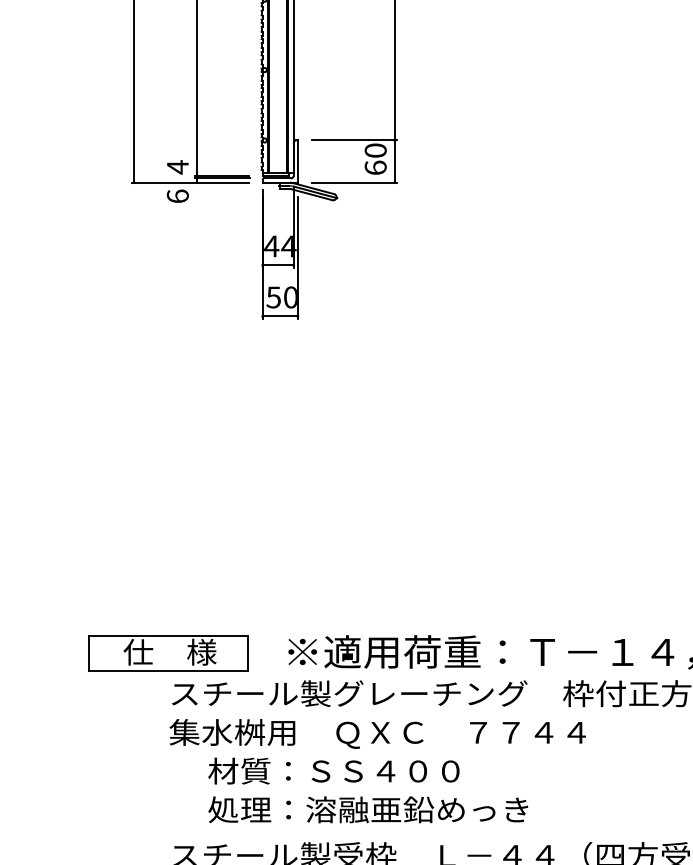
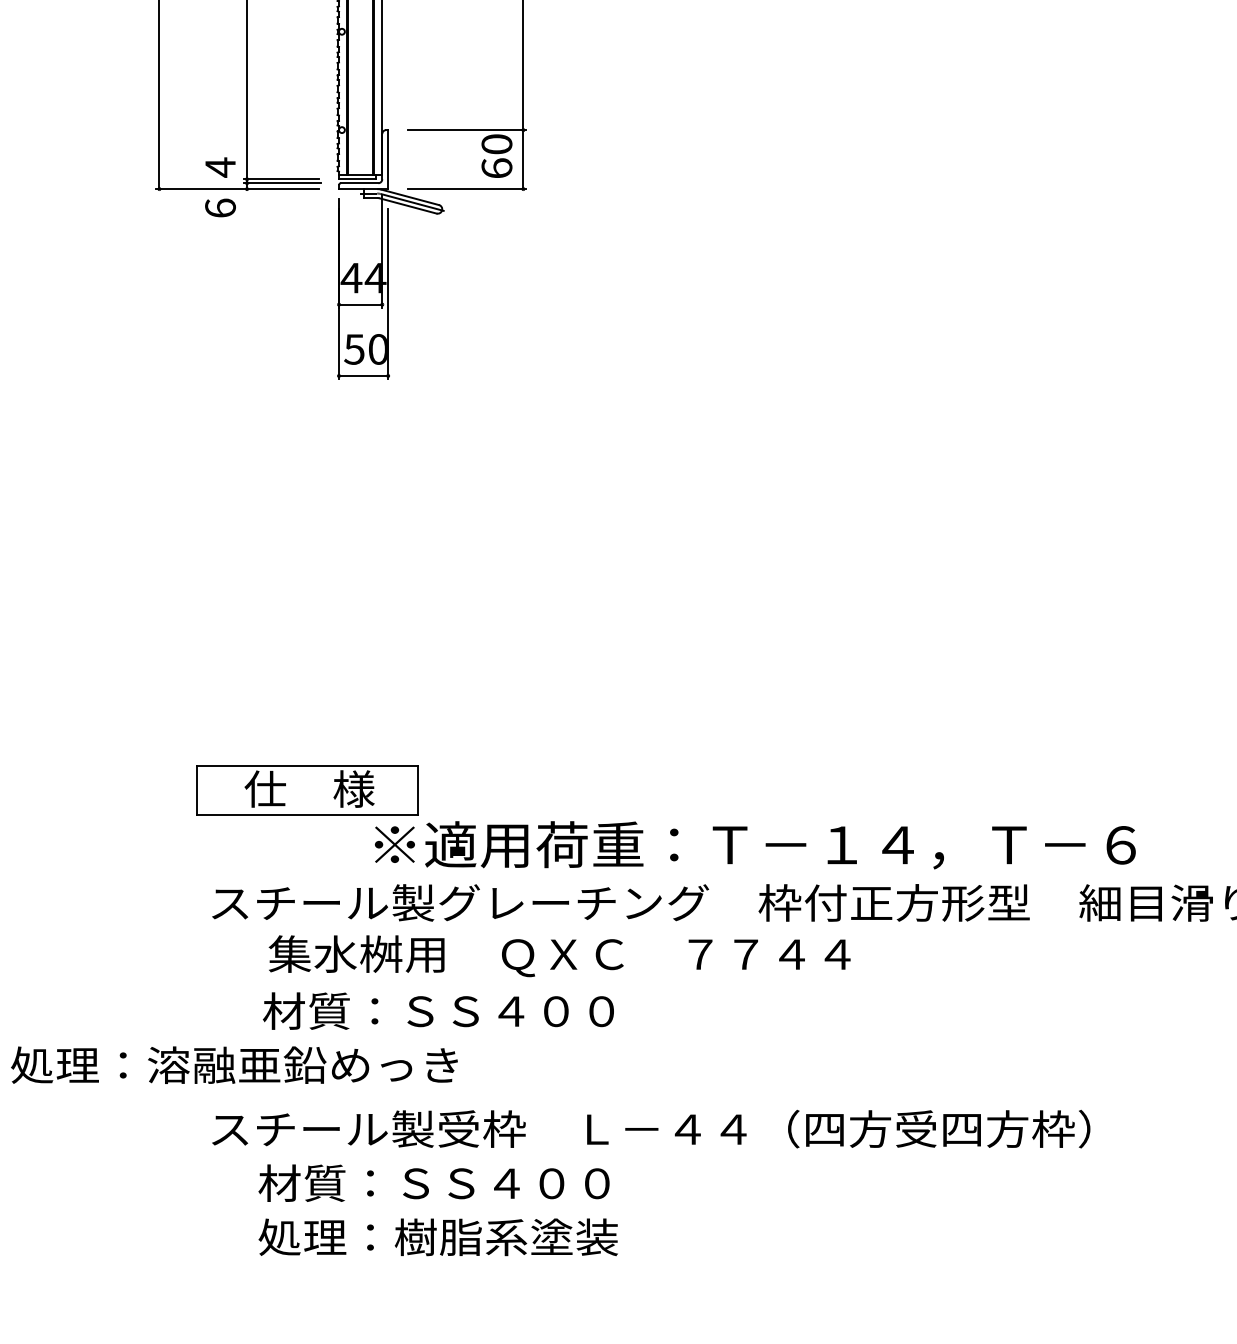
part: (168, 653) -> (307, 790), moved
text: (377, 734) -> (559, 956), moved
text: (368, 809) -> (234, 1064), moved

